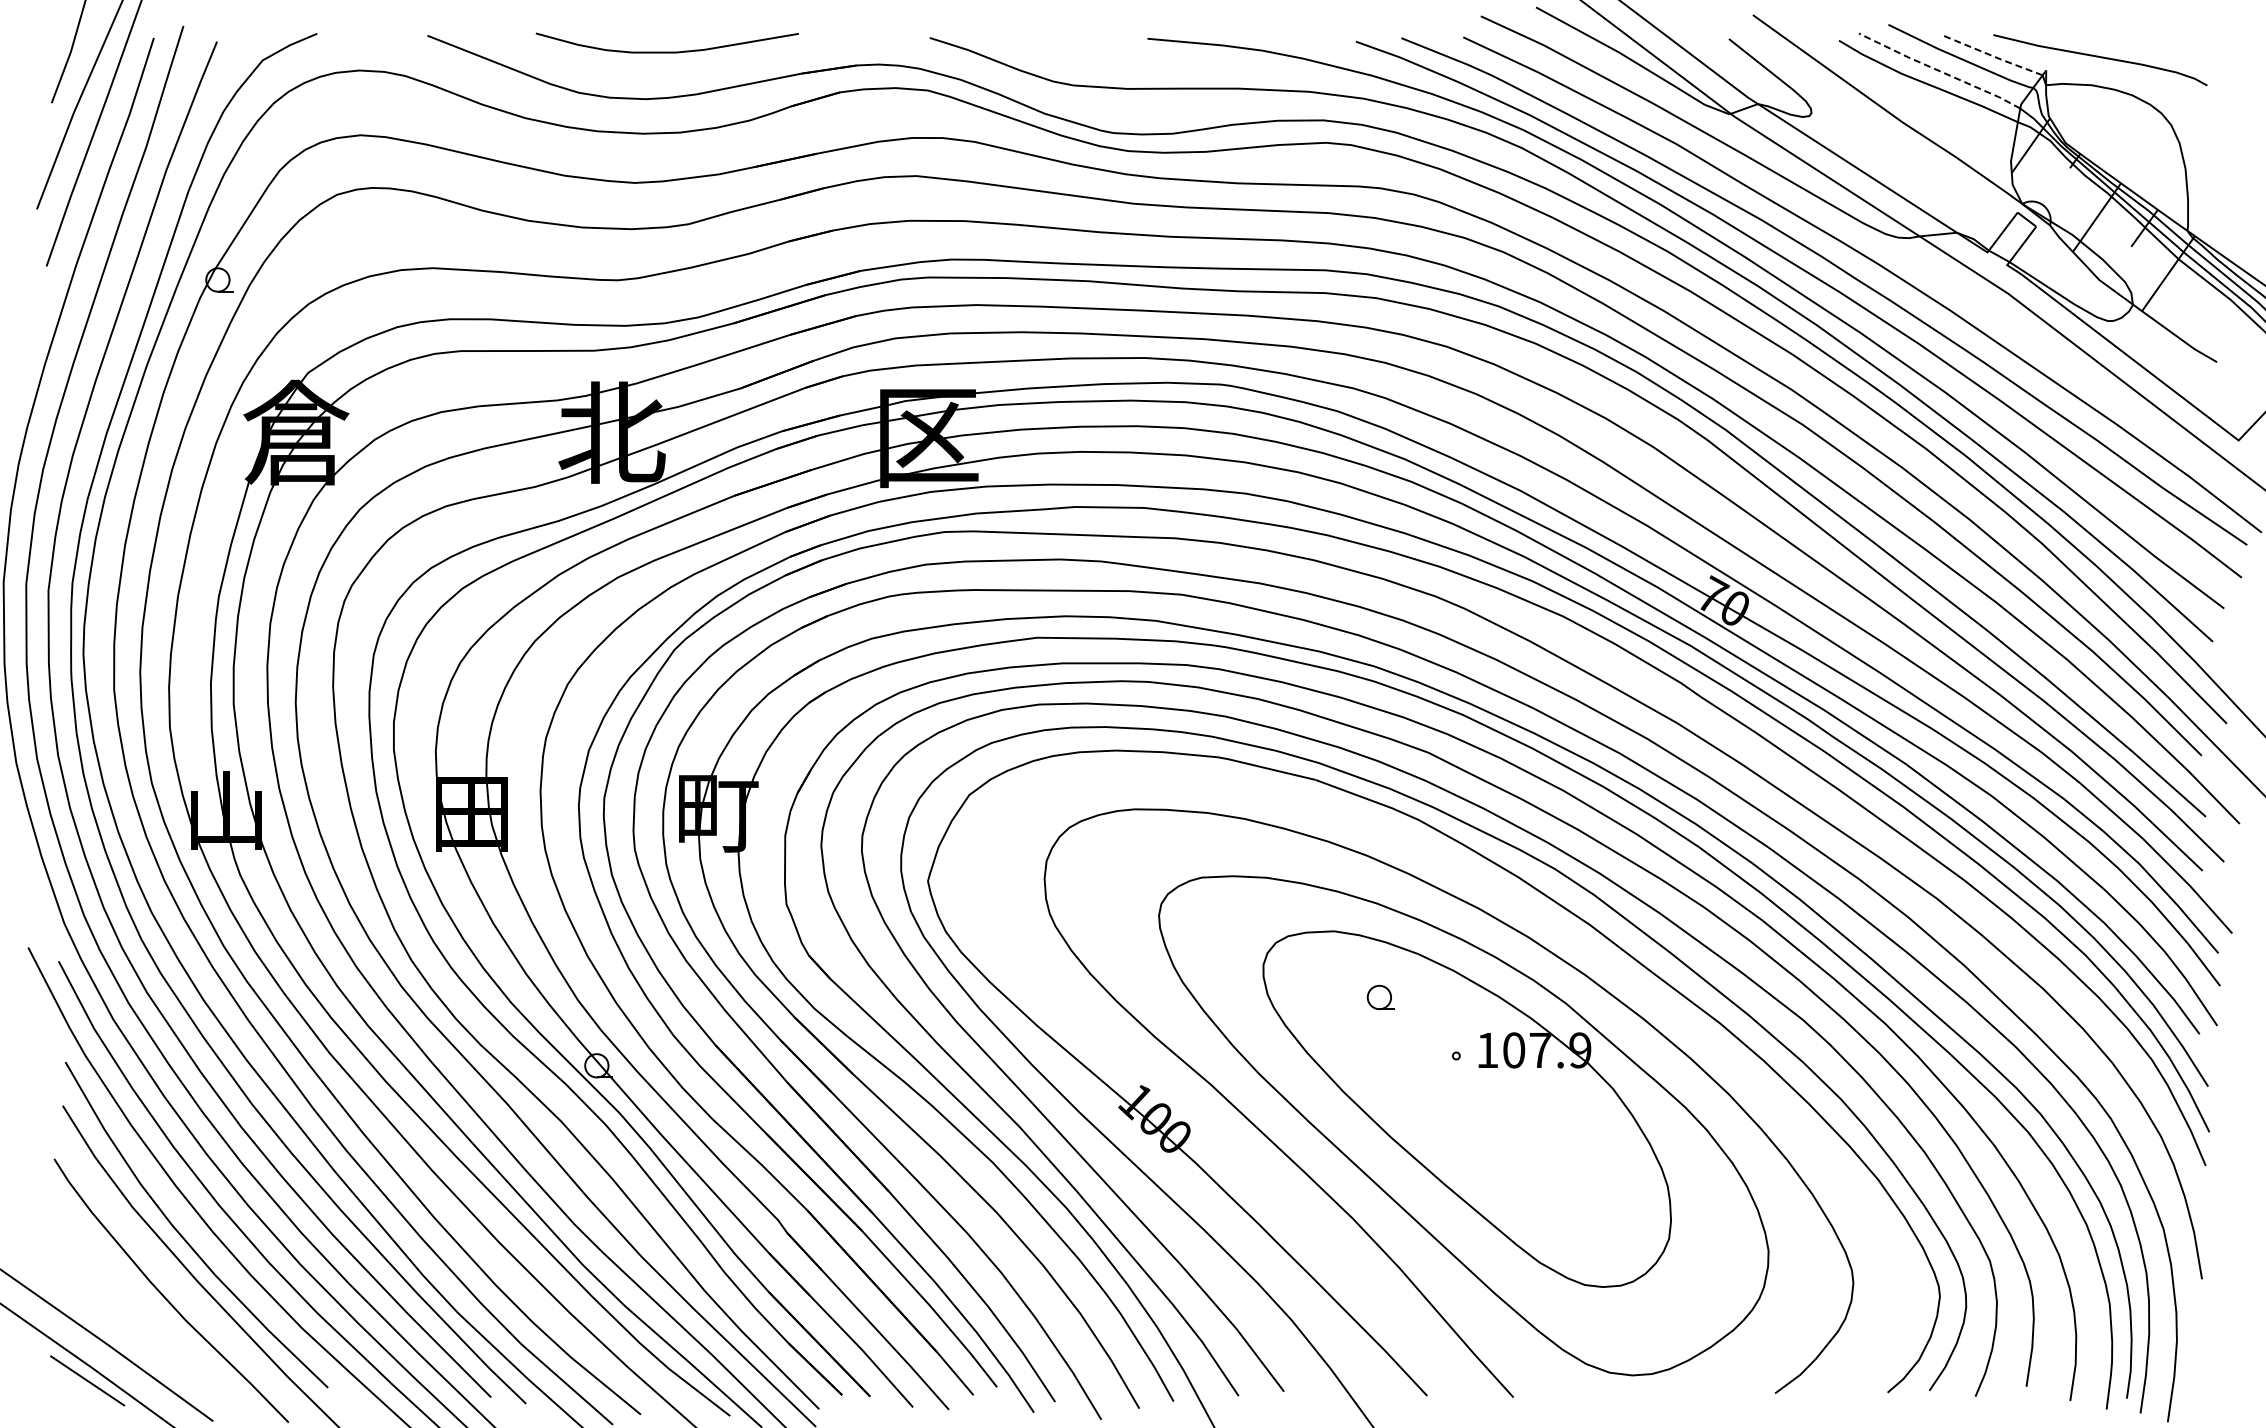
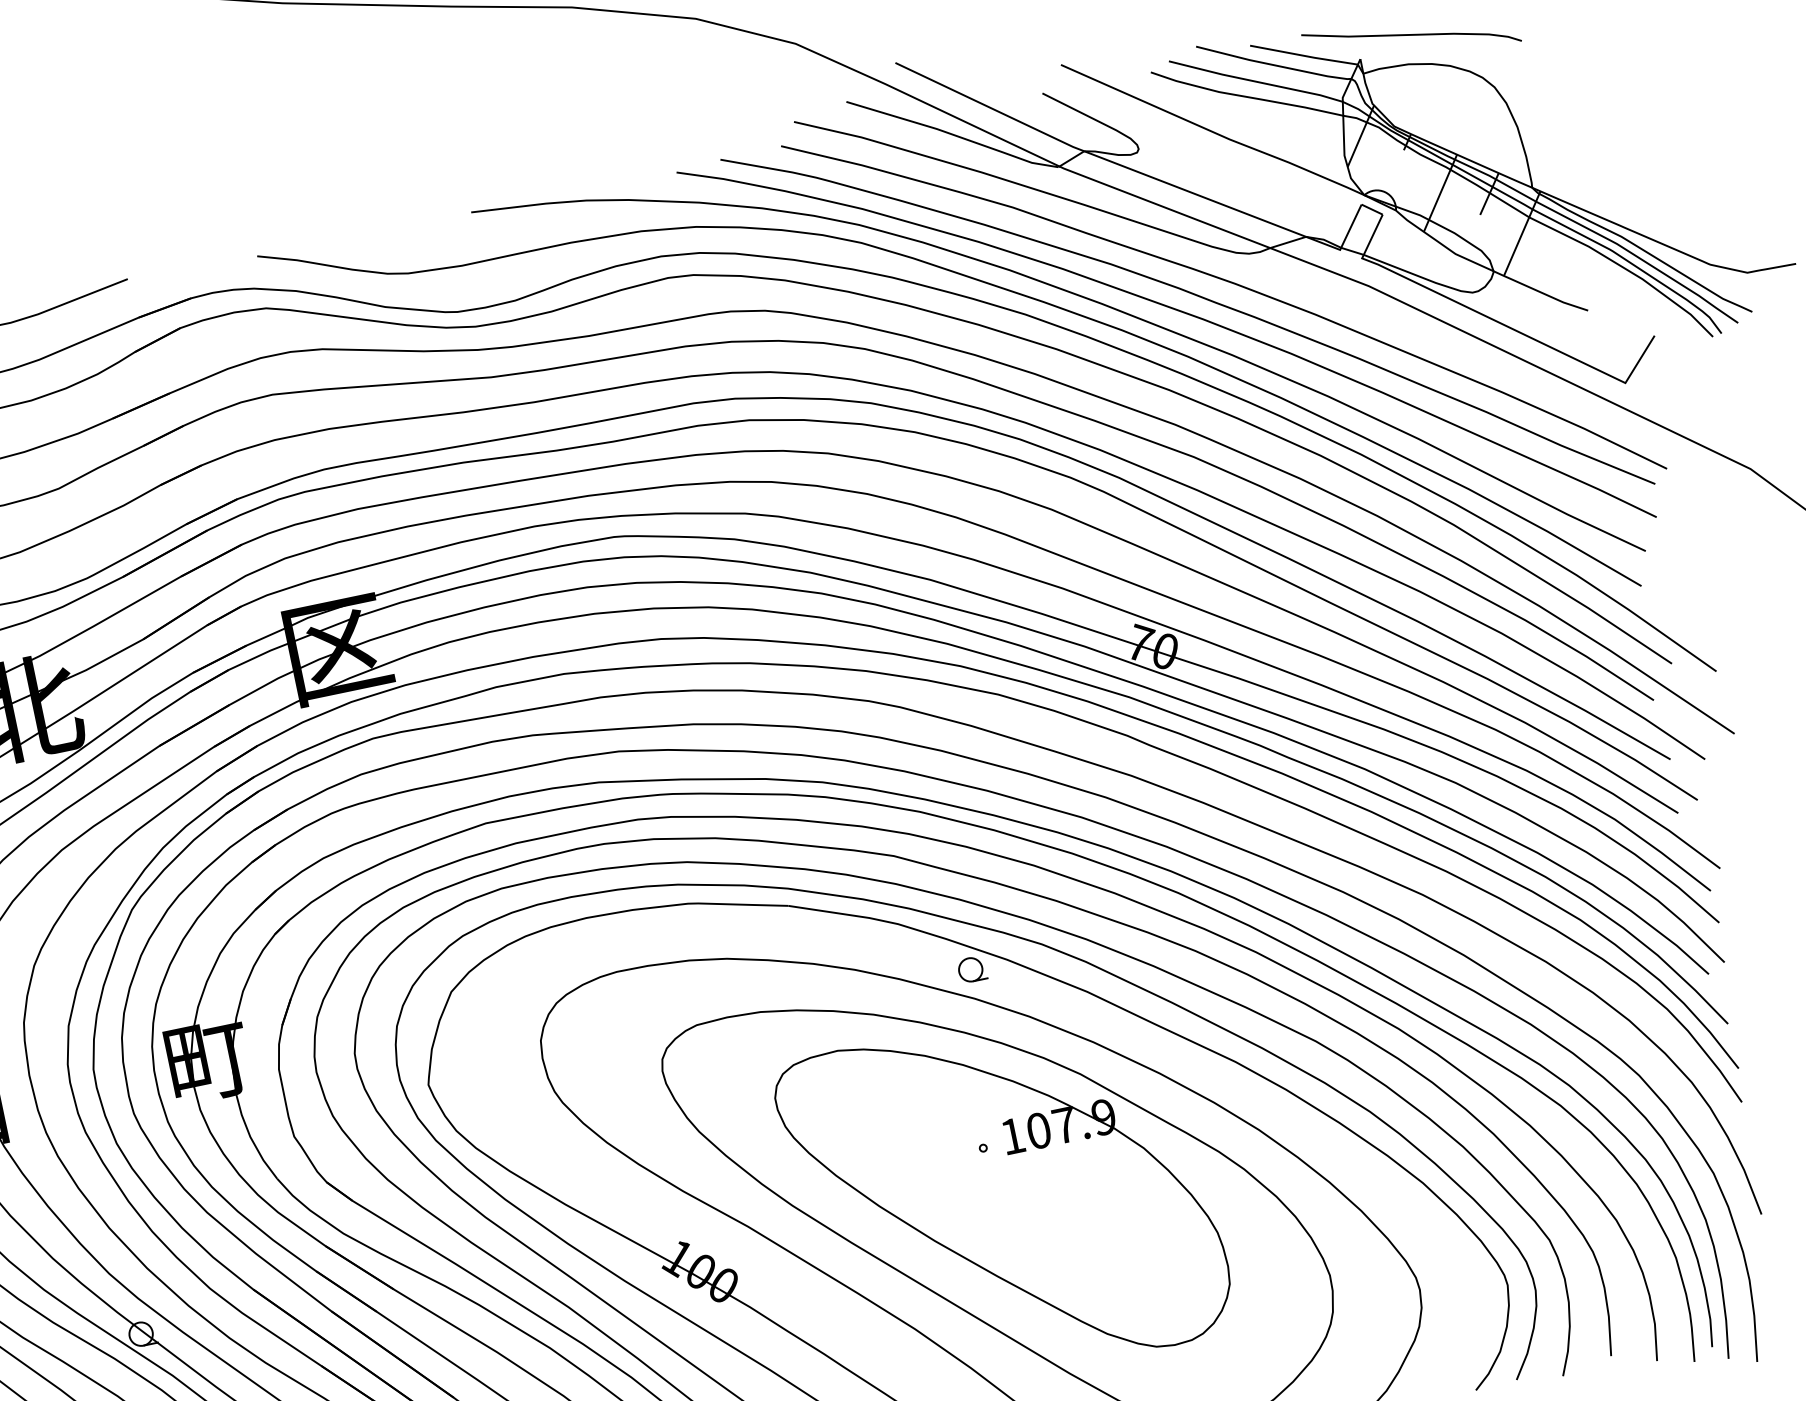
line: (1991, 55) -> (1303, 55), dashed -> solid
line: (1939, 71) -> (1255, 82), dashed -> solid
part: (1380, 996) -> (971, 968), moved

